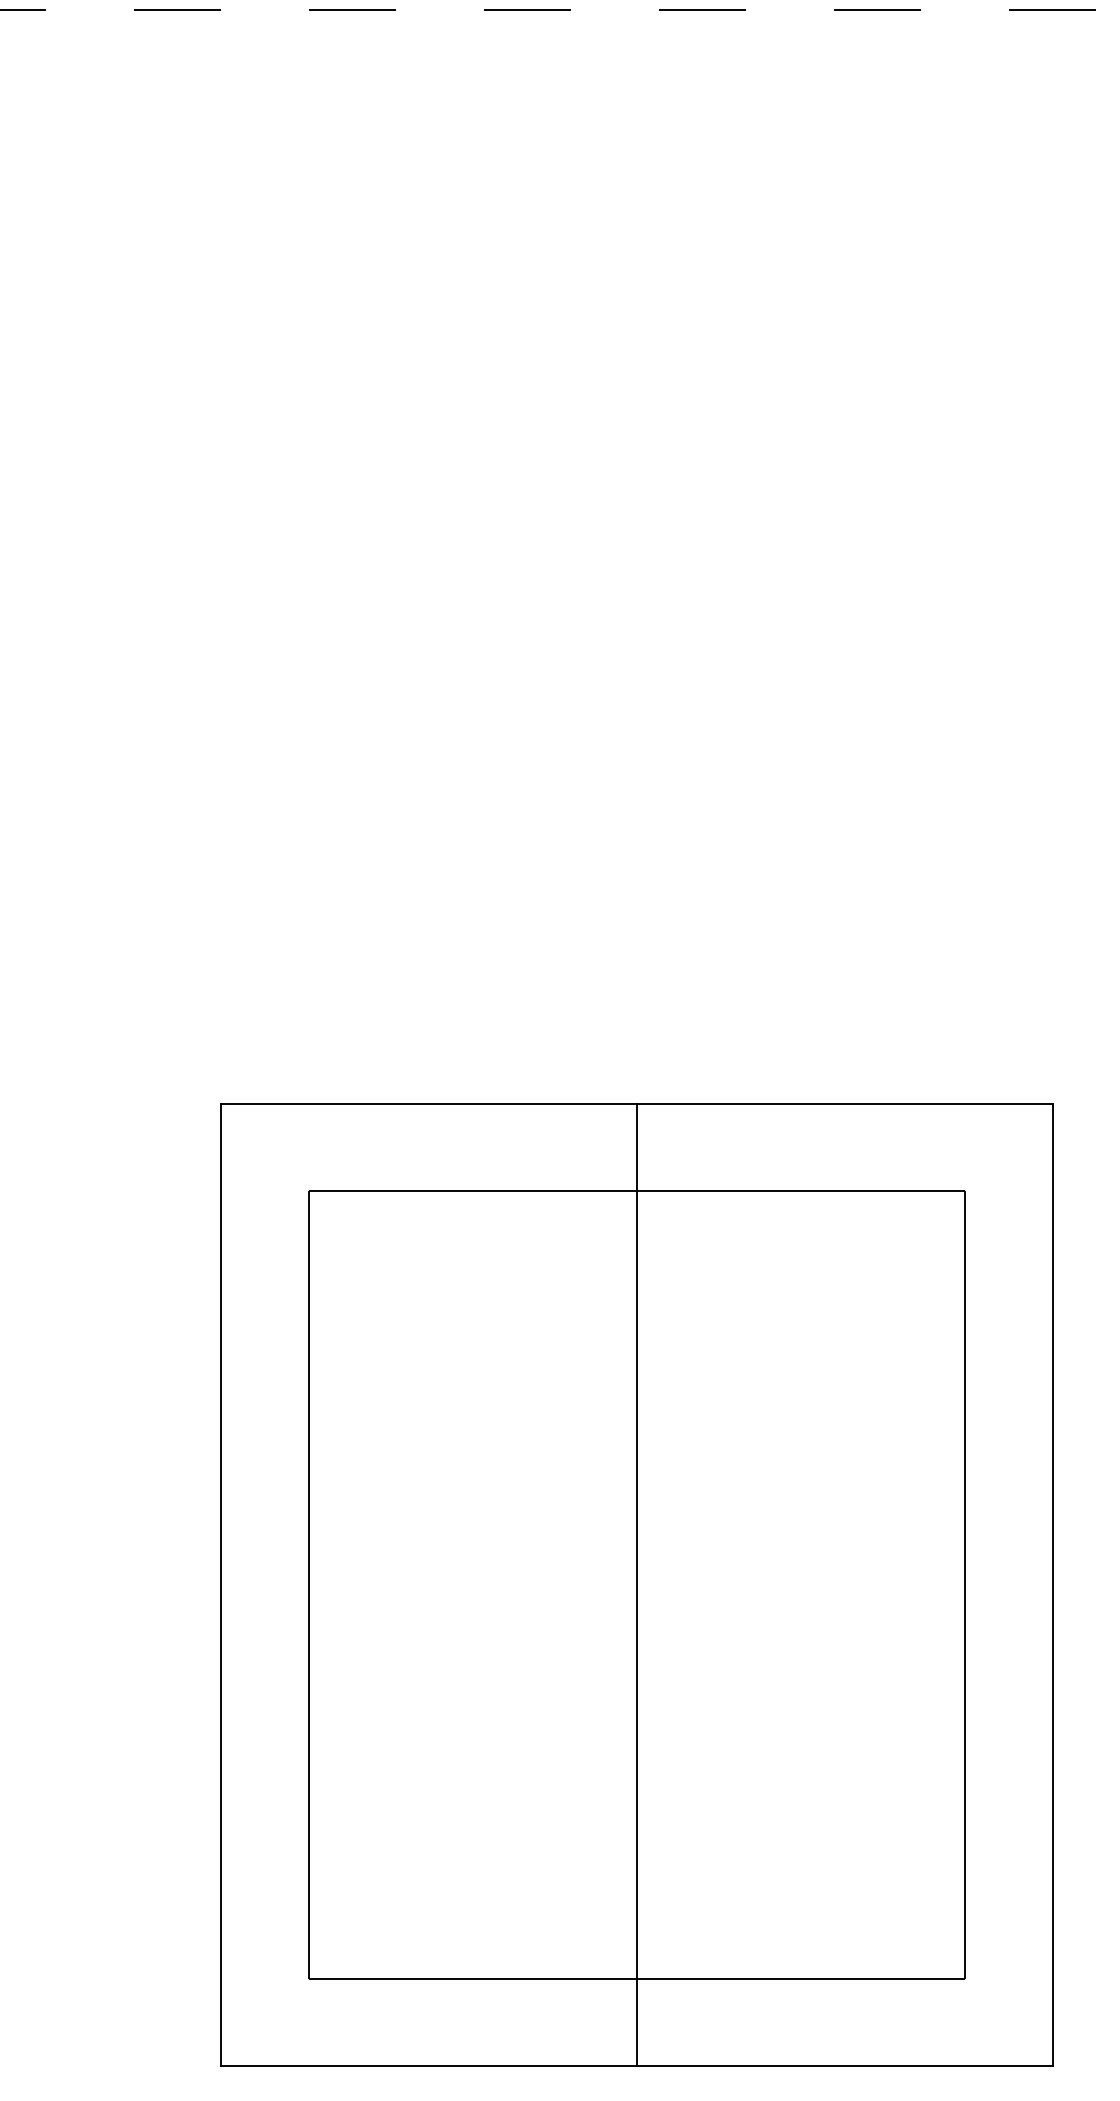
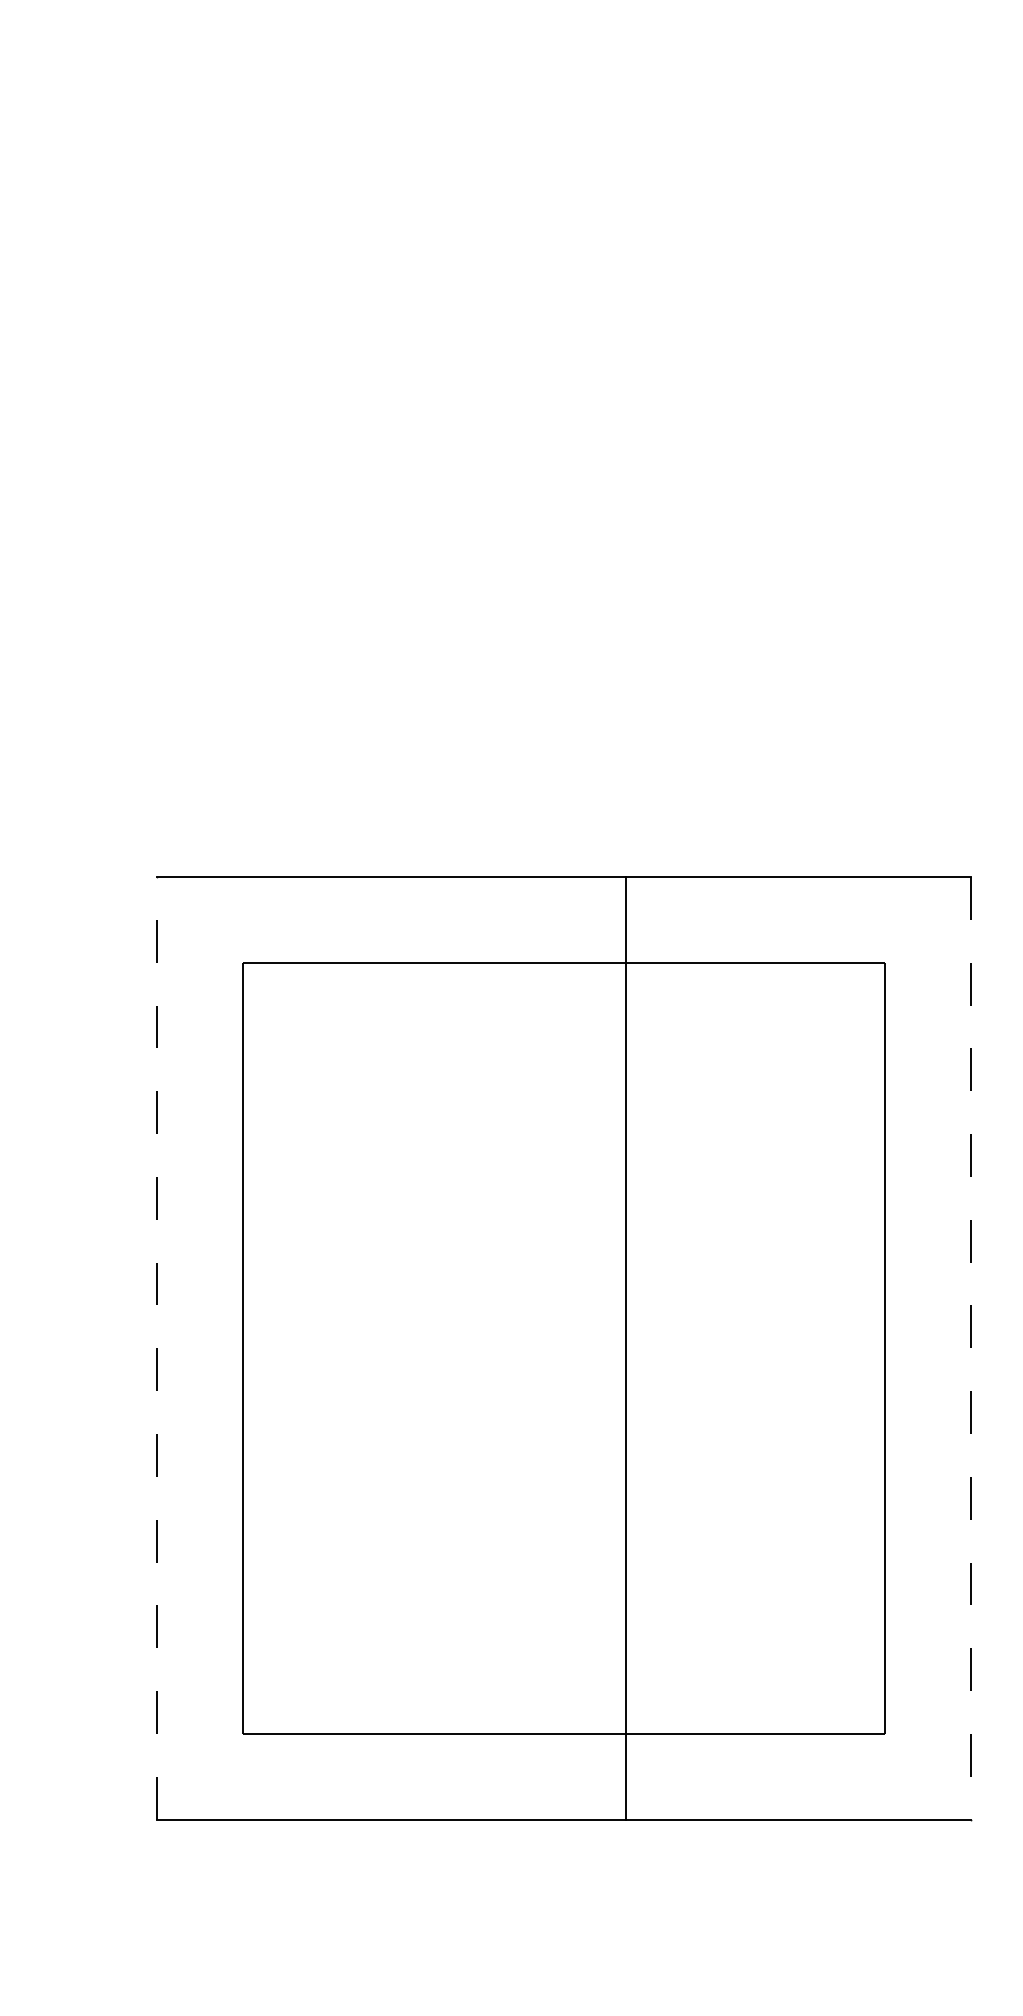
line: (221, 1584) -> (157, 1347), solid -> dashed
line: (636, 1584) -> (625, 1347), moved
line: (1052, 1585) -> (970, 1348), solid -> dashed

